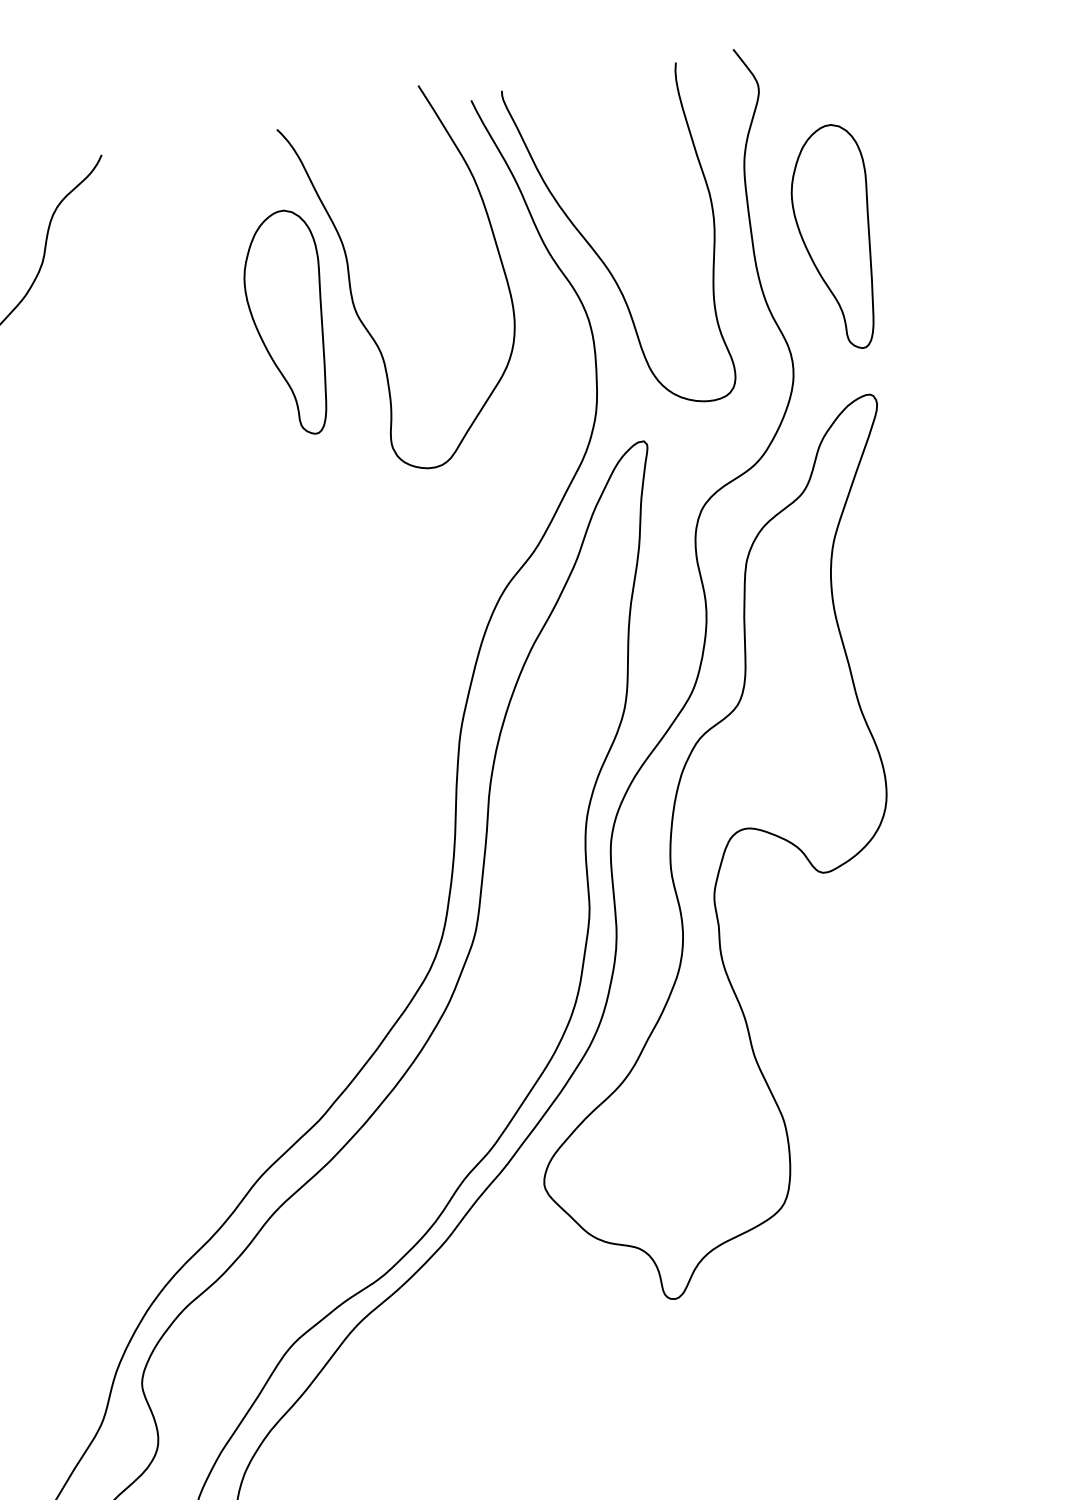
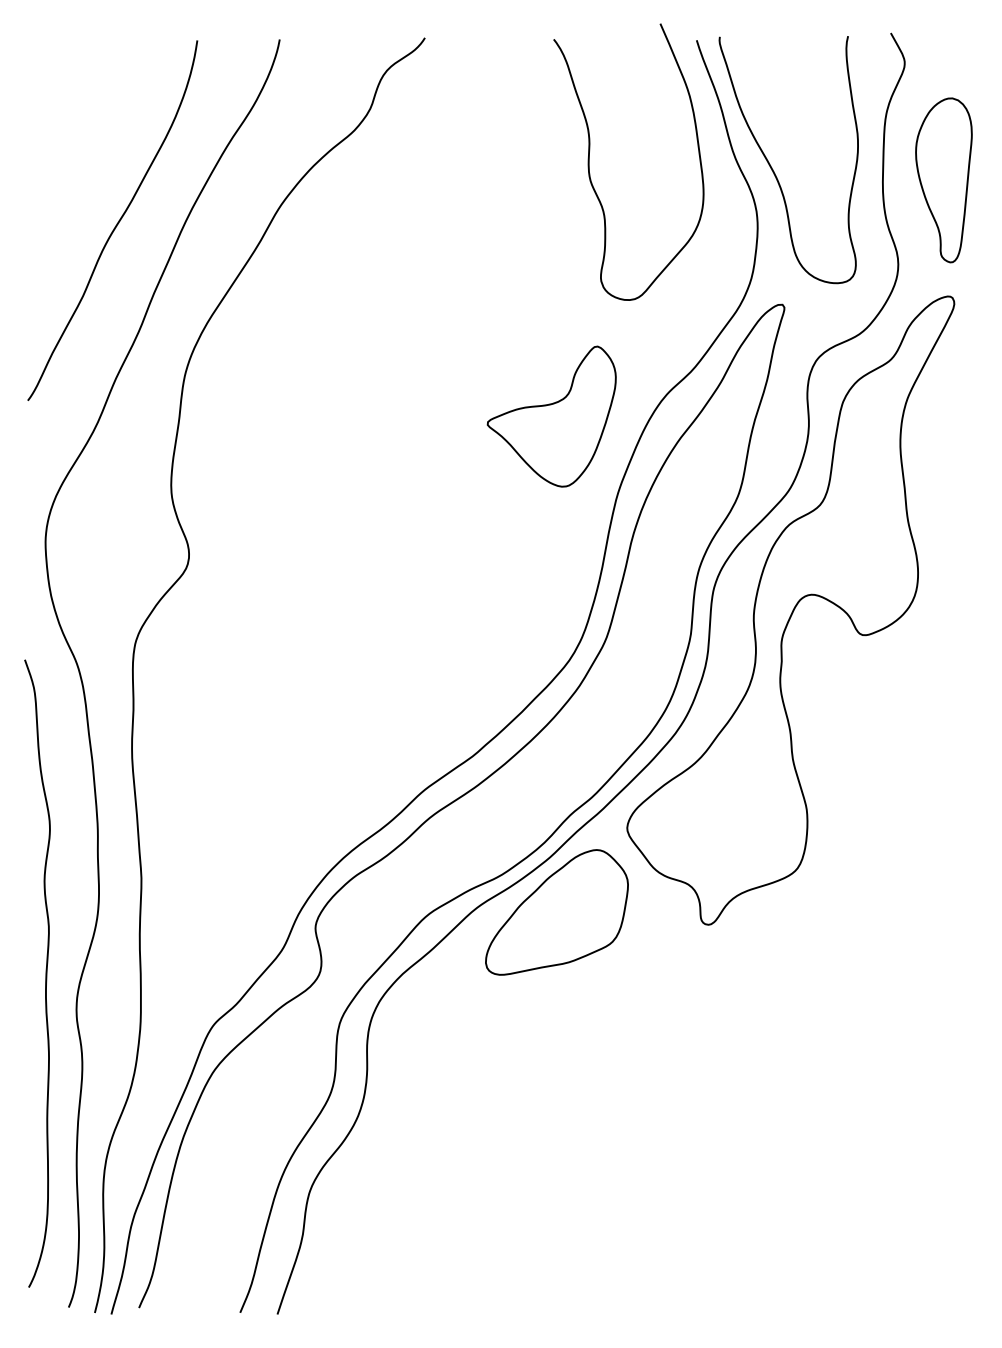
part: (288, 324) -> (540, 180), removed
part: (353, 642) -> (551, 416), added
part: (466, 1314) -> (556, 912), added

